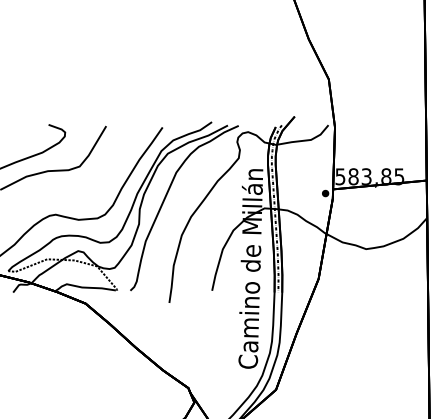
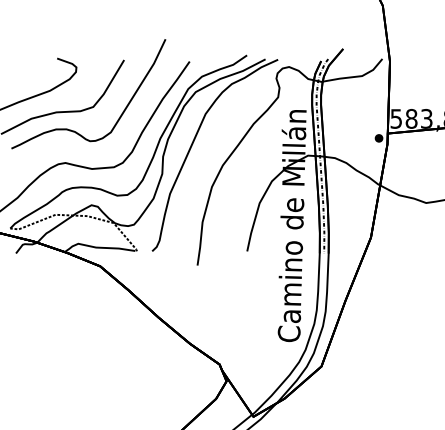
curve: (103, 172) -> (120, 113), added

